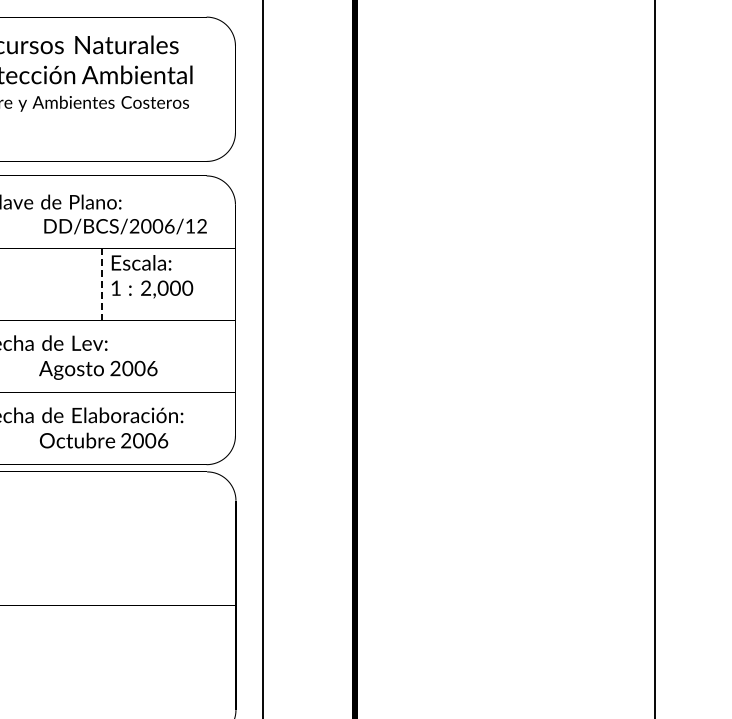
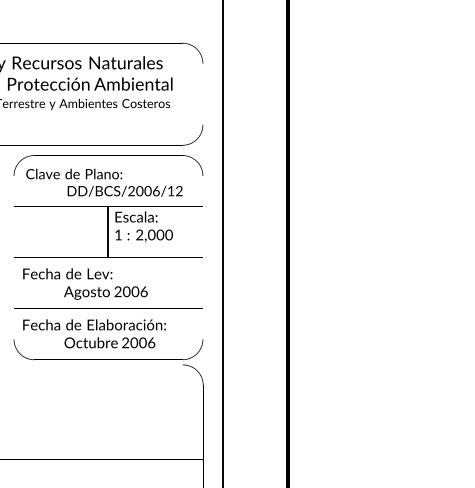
line: (101, 284) -> (108, 232), dashed -> solid

